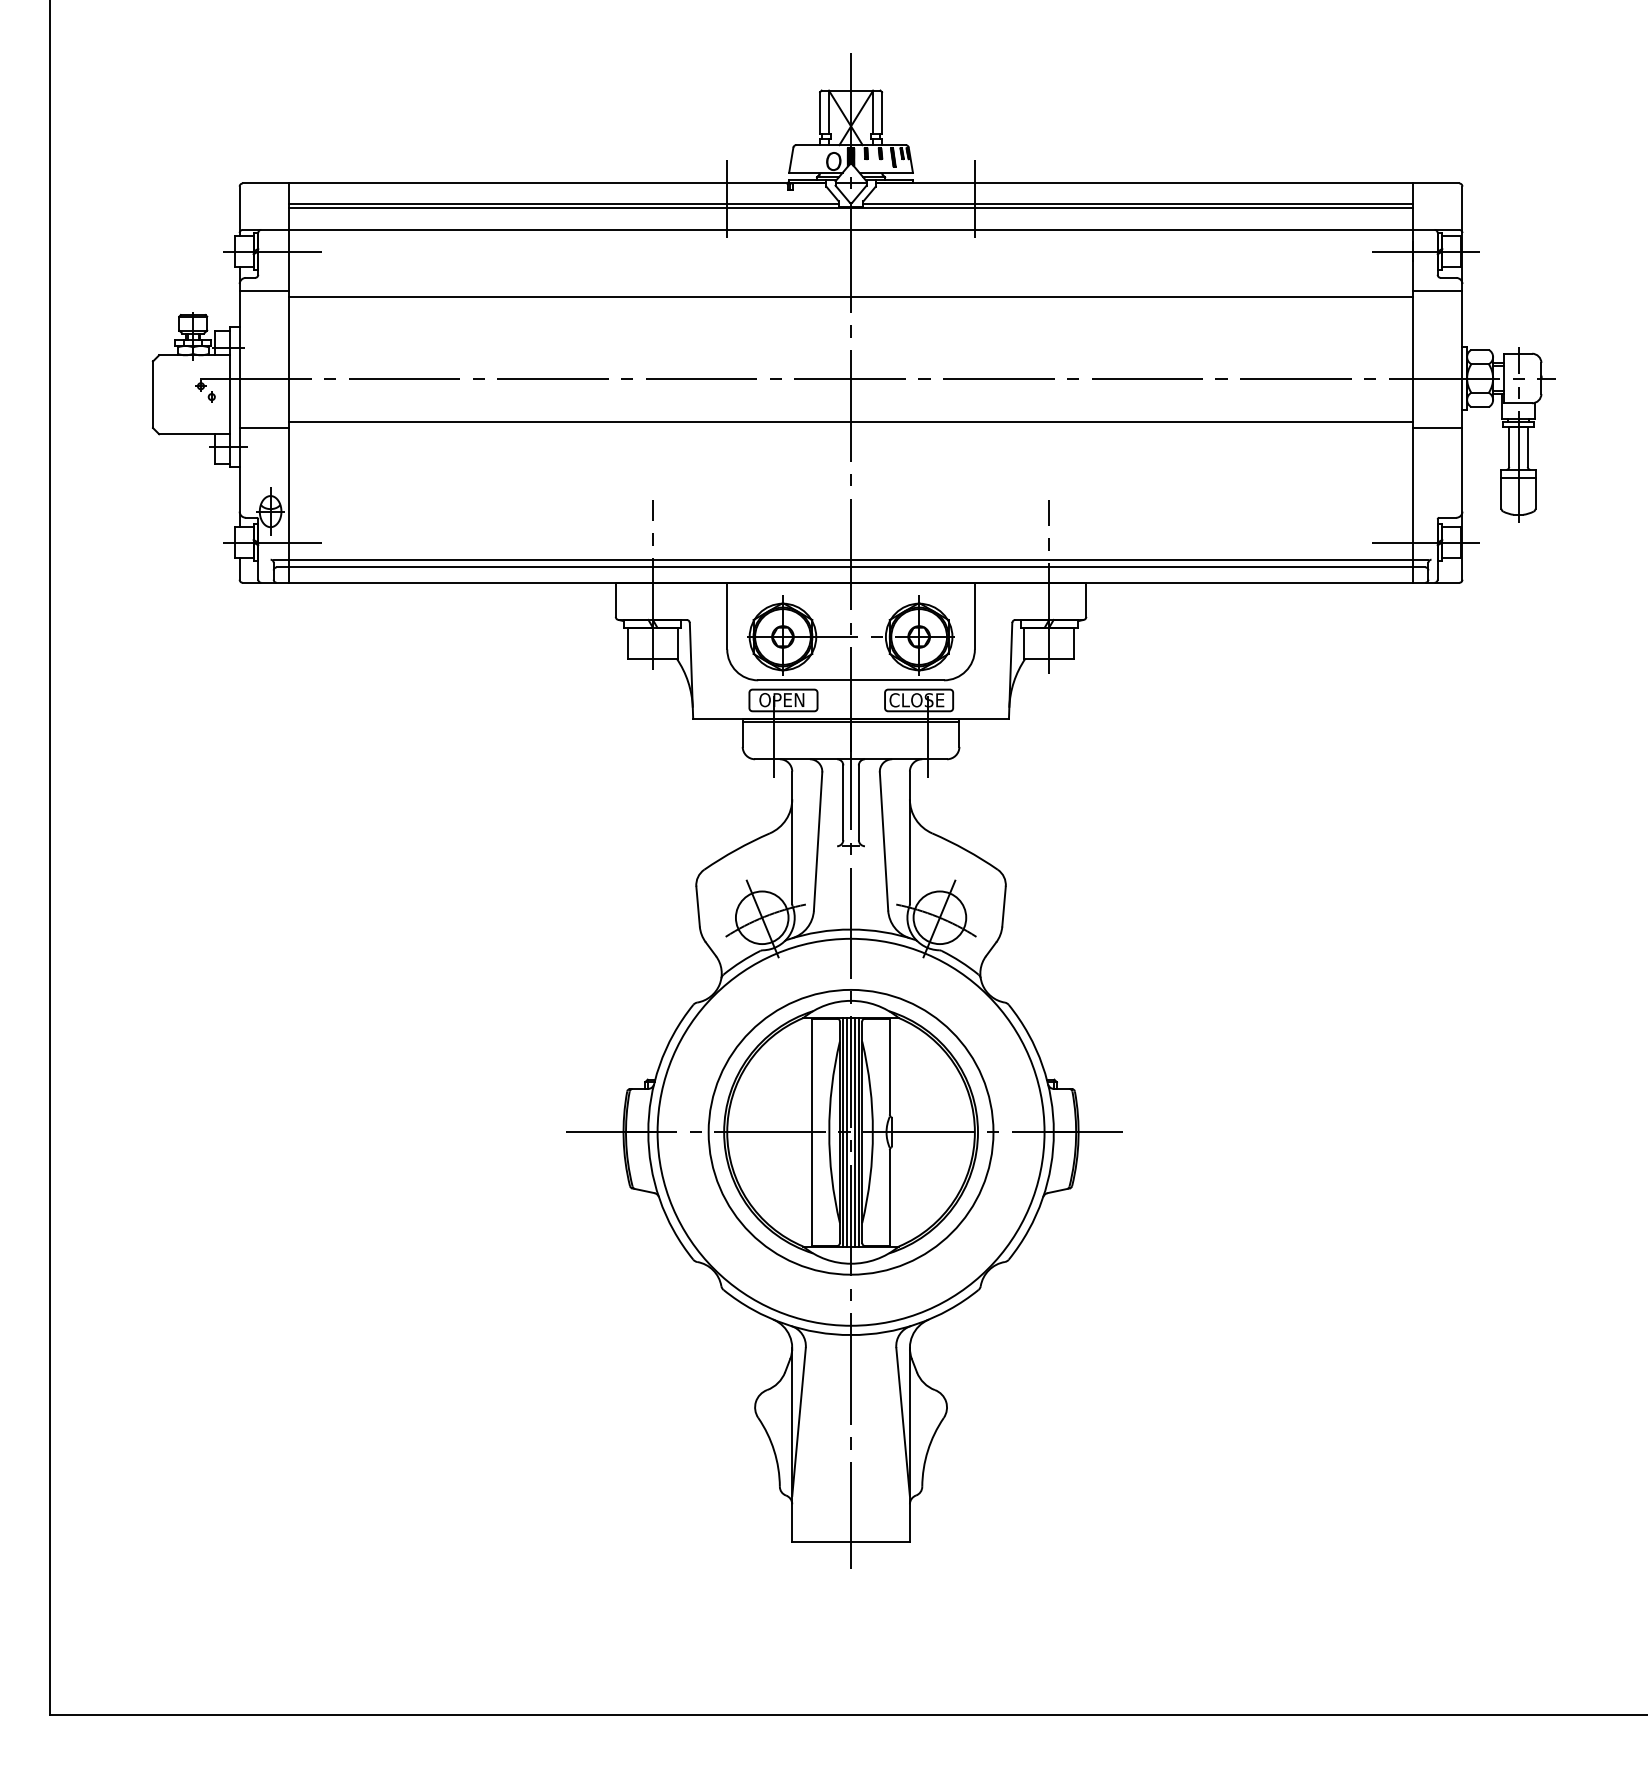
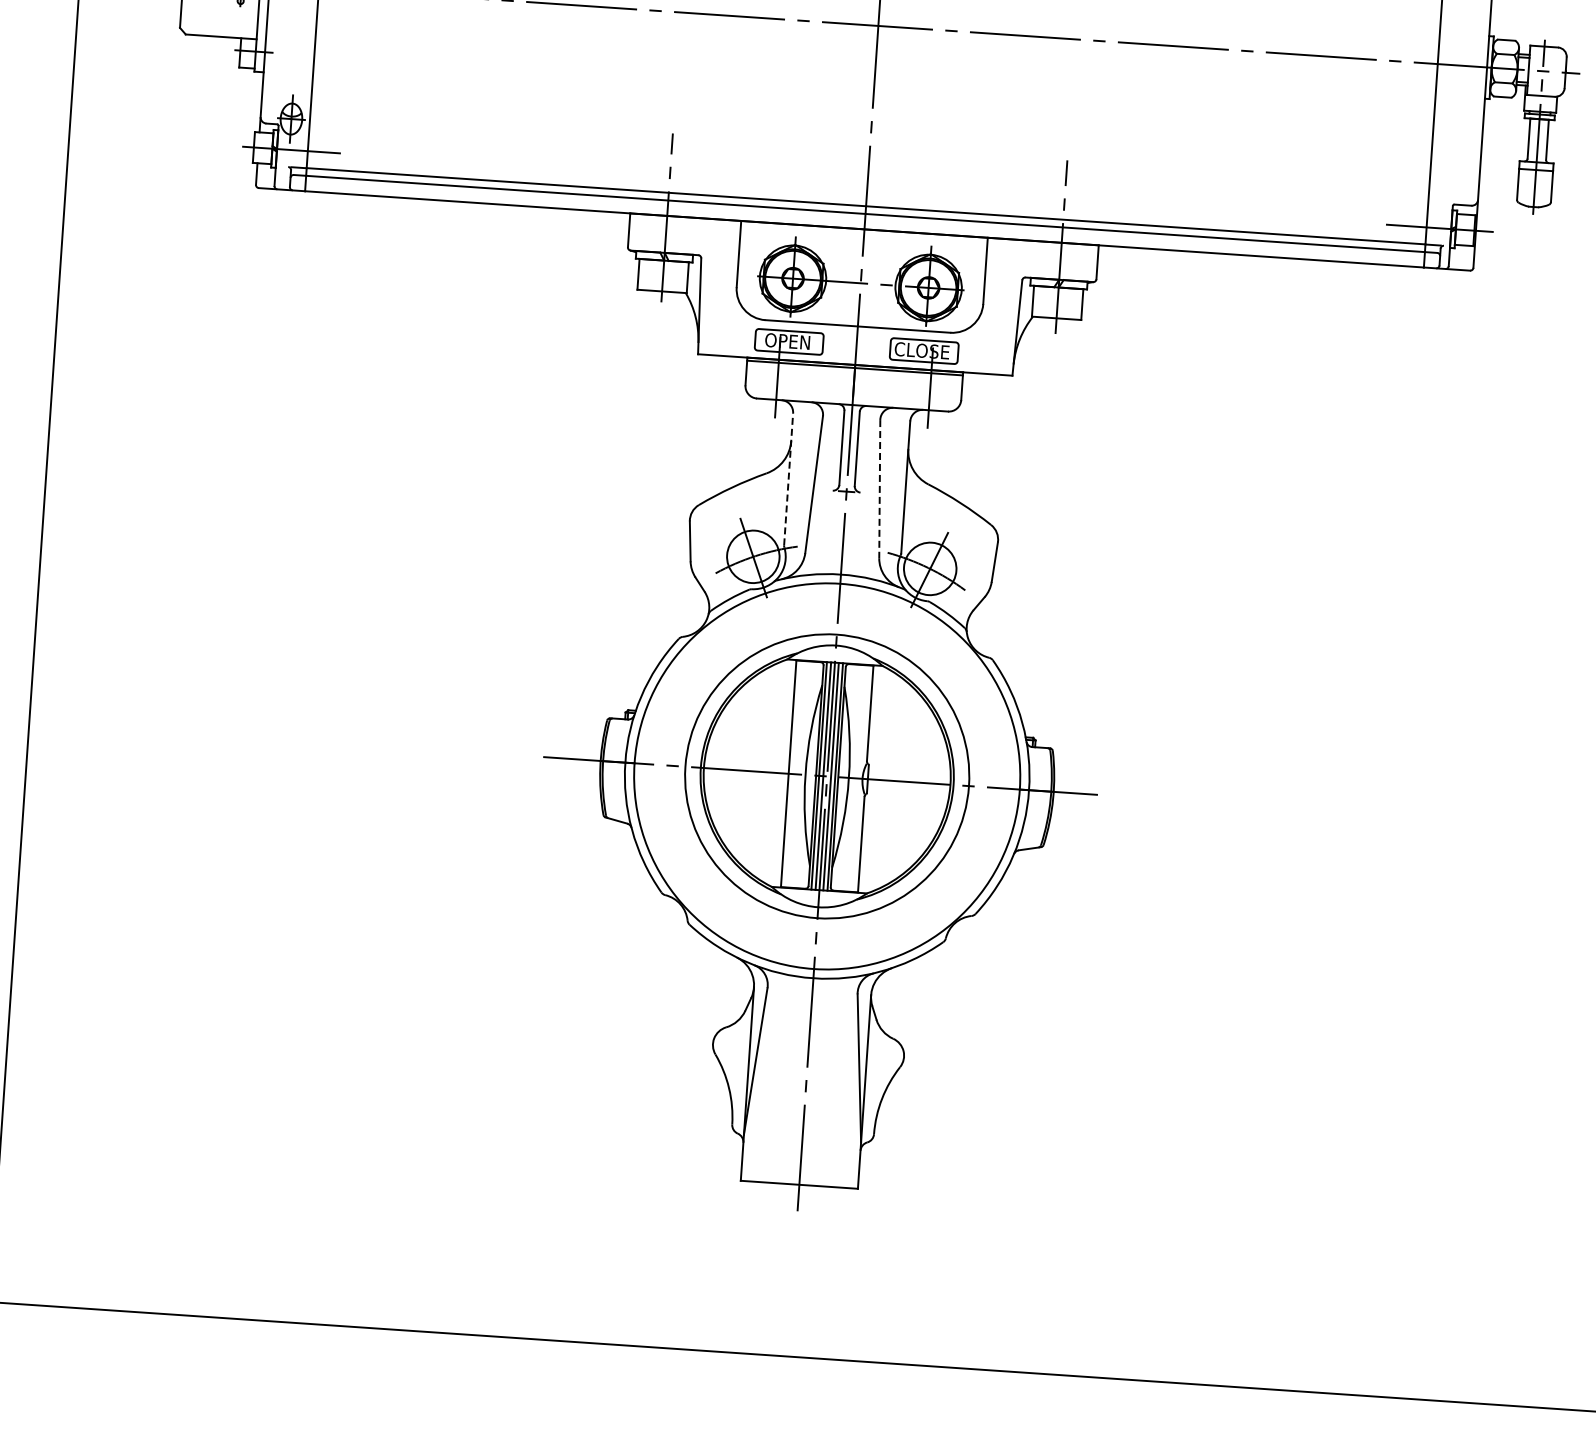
line: (850, 422) -> (874, 69), removed
line: (264, 427) -> (291, 34), removed
line: (1437, 427) -> (1458, 114), removed
line: (792, 837) -> (788, 478), solid -> dashed
line: (884, 841) -> (880, 489), solid -> dashed

